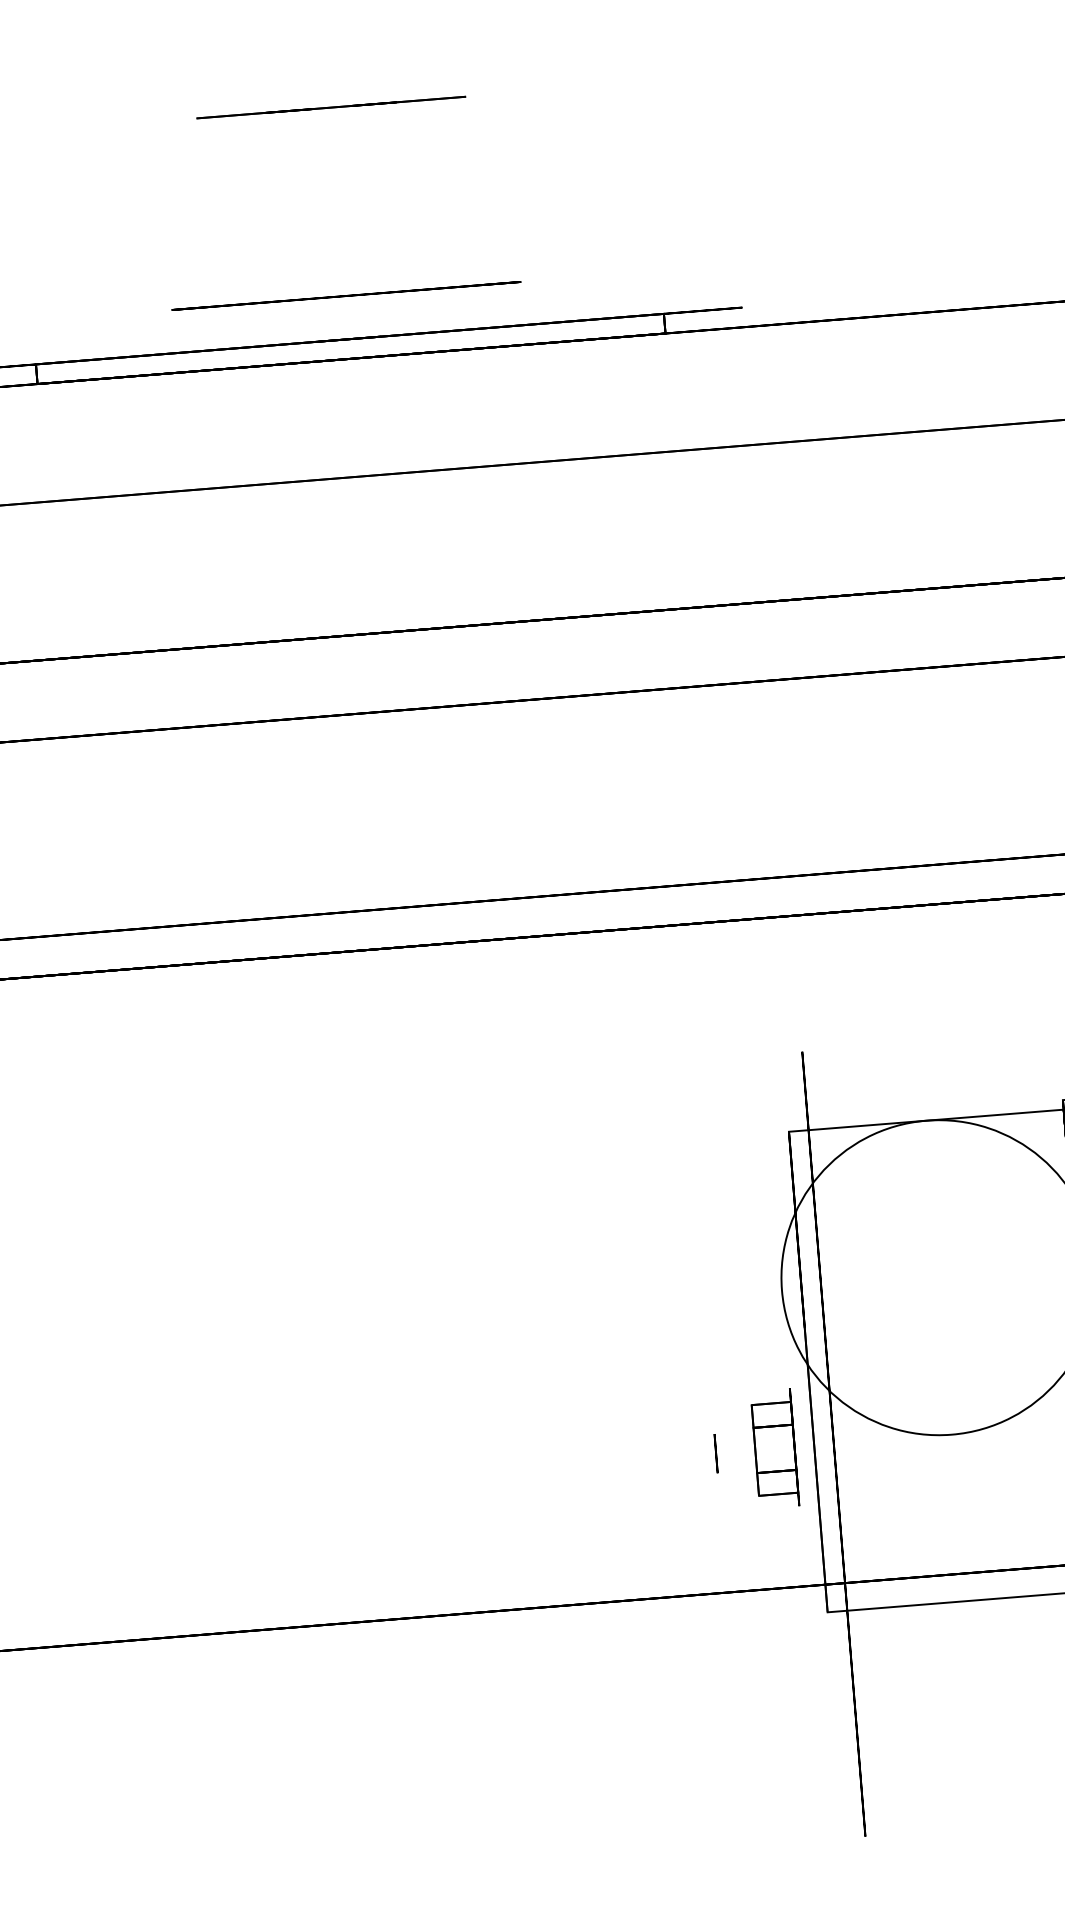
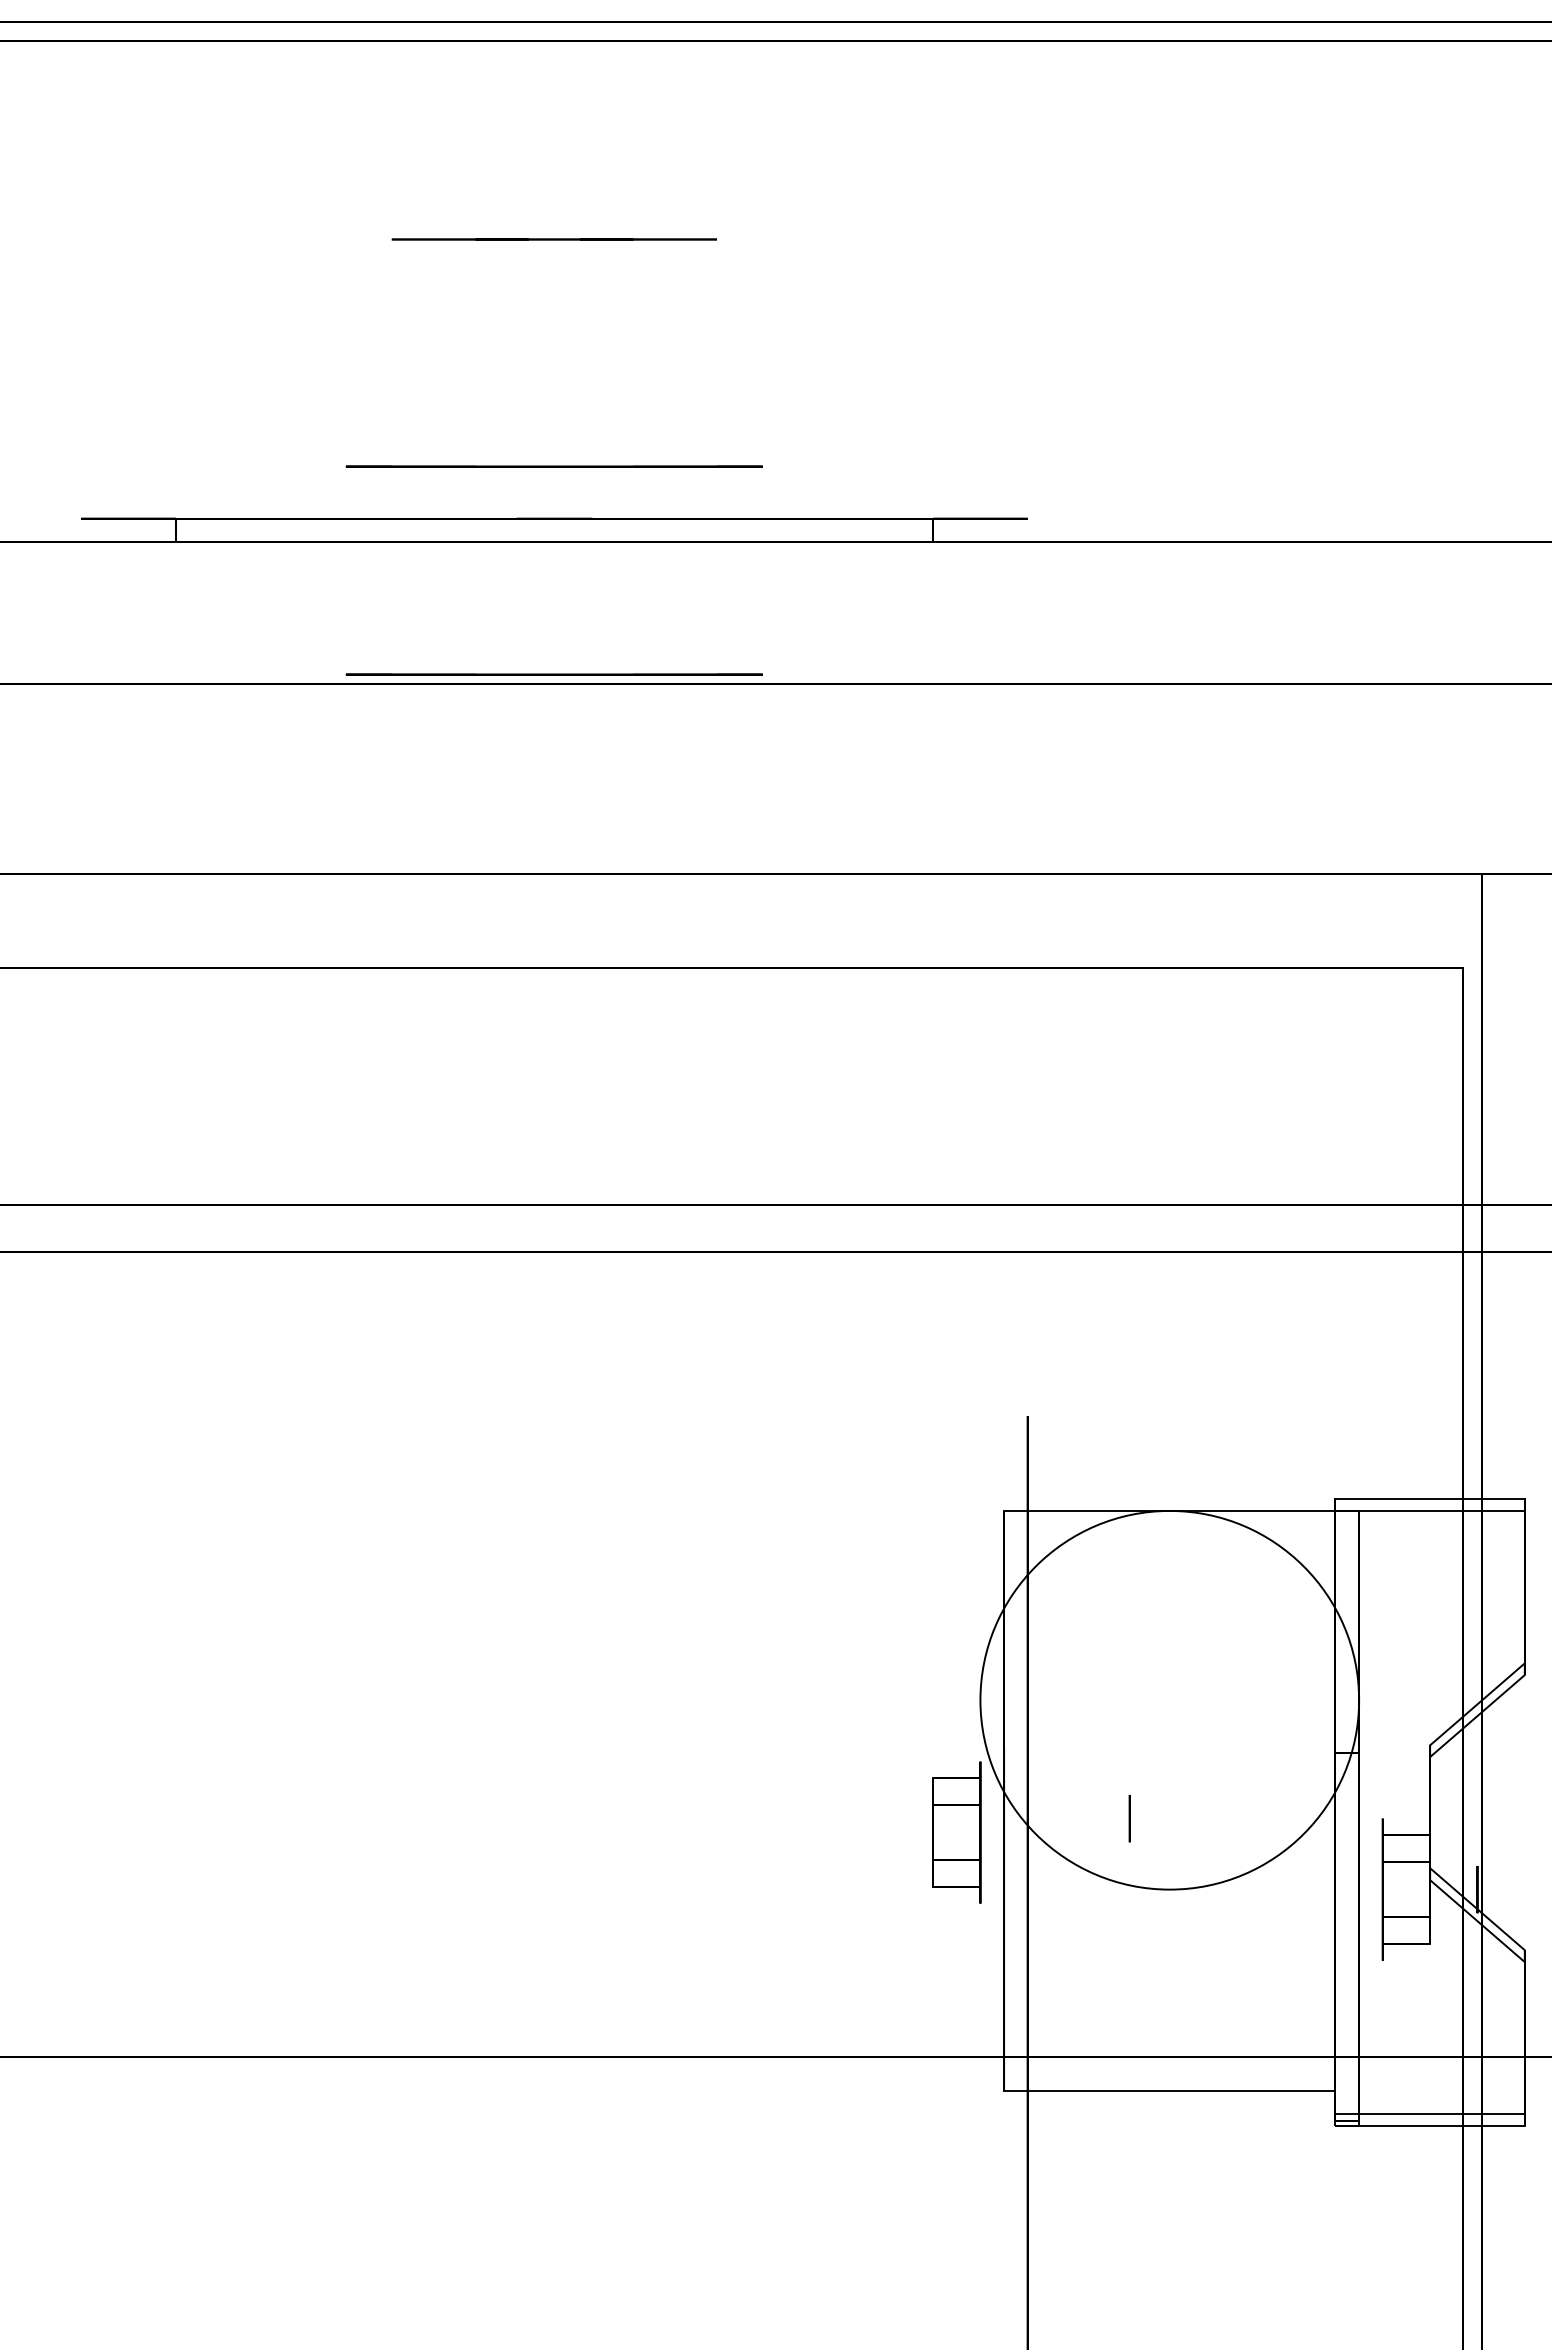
line: (359, 468) -> (553, 674), added
part: (774, 1448) -> (956, 1832), moved
circle: (715, 1453) -> (1129, 1818), moved

